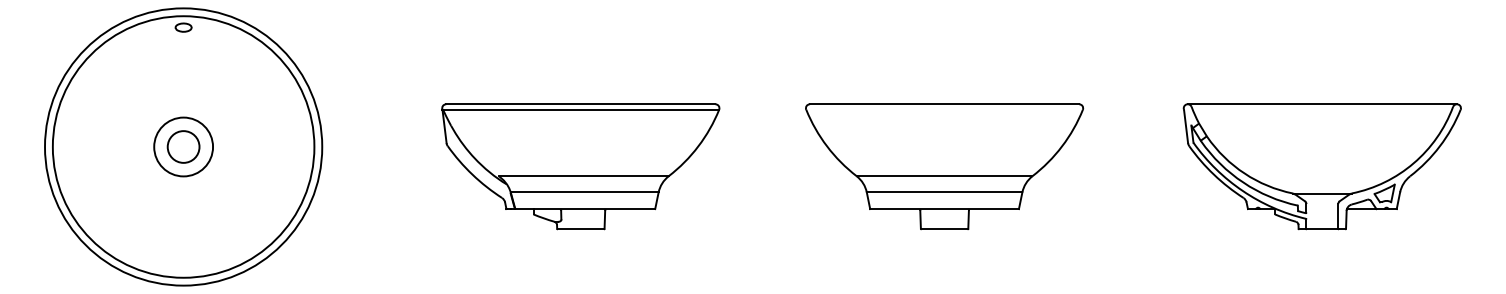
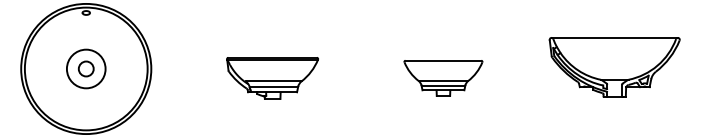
circle: (184, 145) -> (86, 68), size x1.4
part: (580, 167) -> (272, 78), size x0.7
part: (944, 167) -> (443, 78), size x0.6
part: (1321, 167) -> (614, 67), moved

